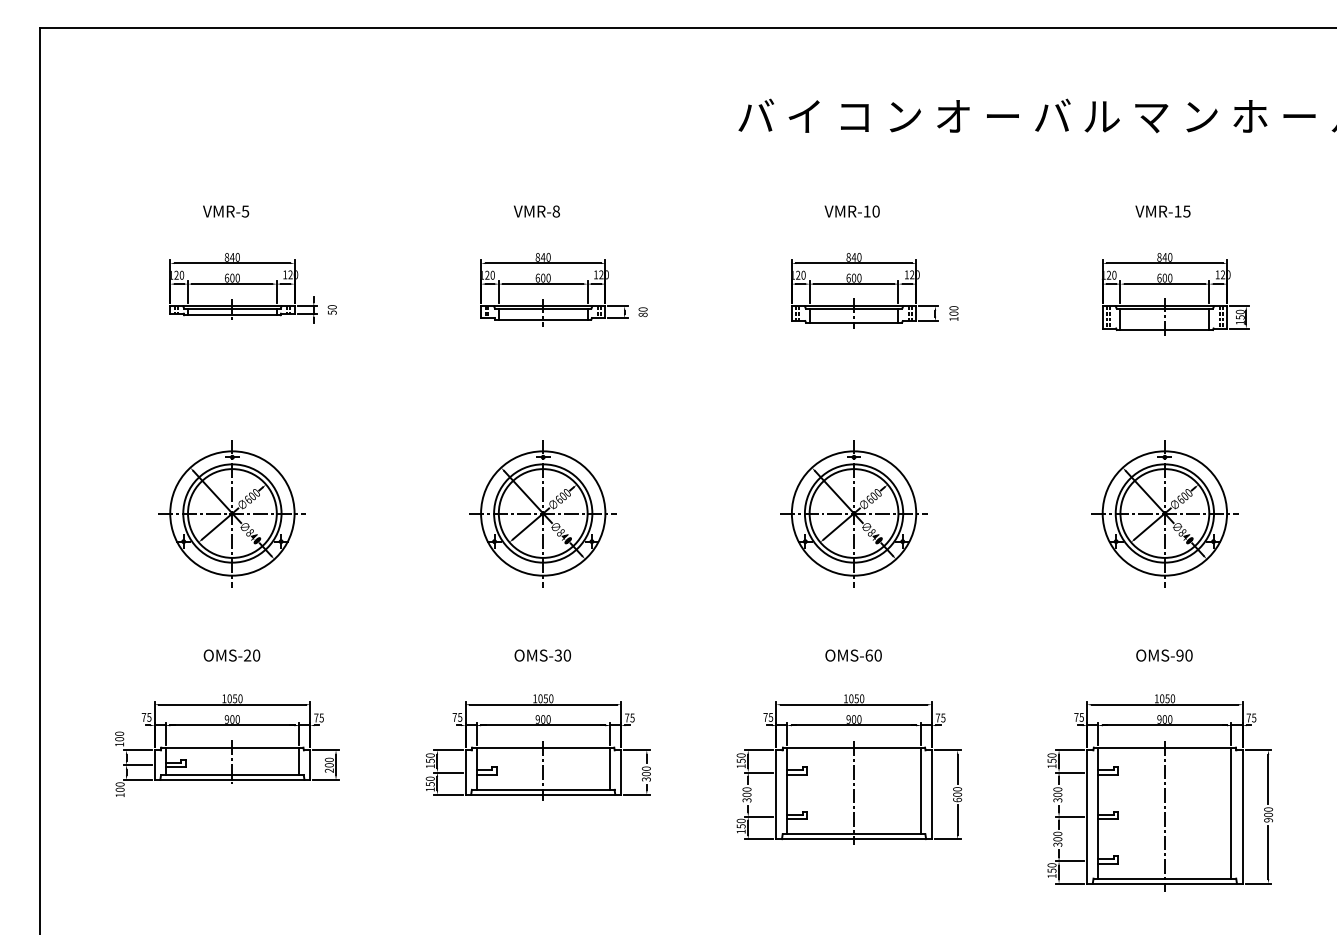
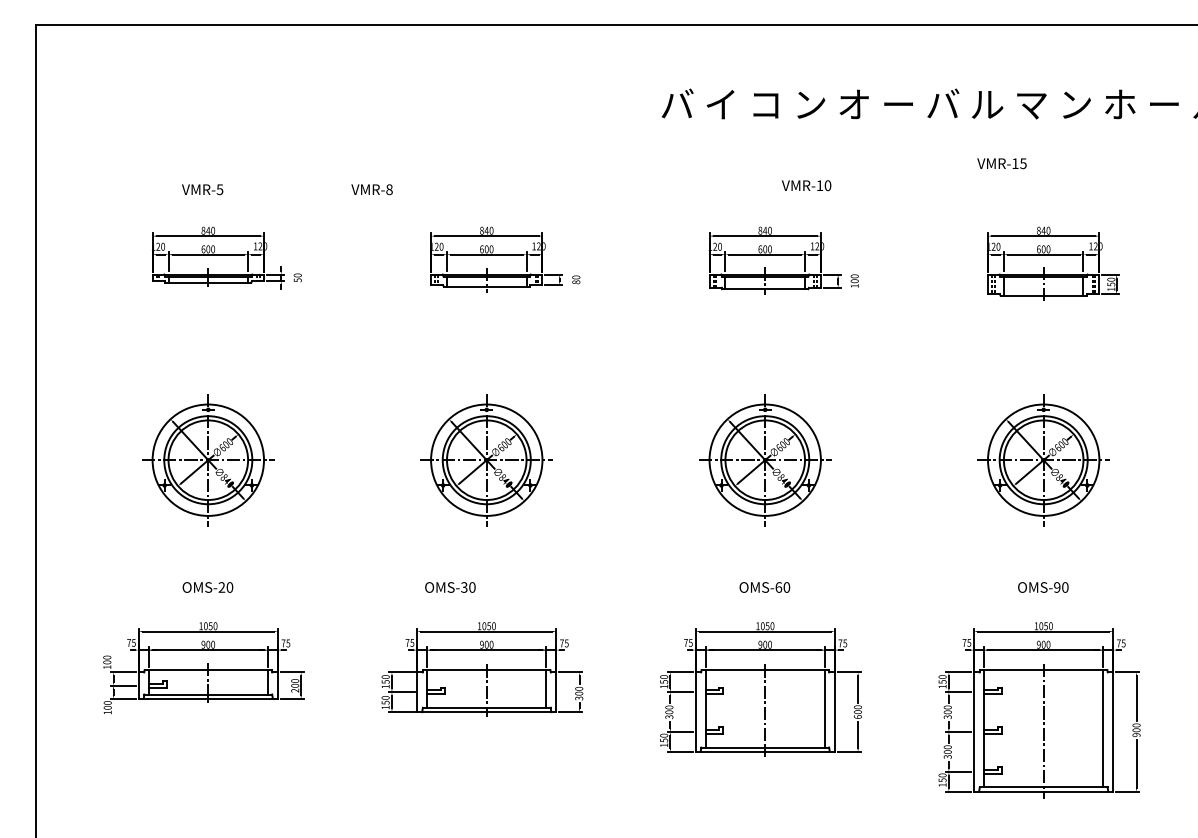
text: (536, 211) -> (371, 189), moved
text: (852, 211) -> (806, 185), moved
text: (1162, 211) -> (1001, 163), moved
text: (542, 655) -> (450, 587), moved

